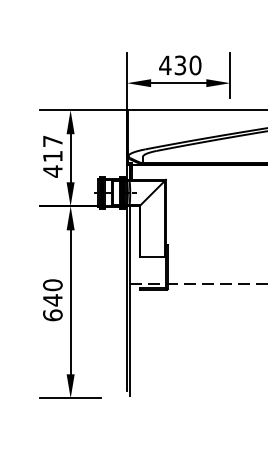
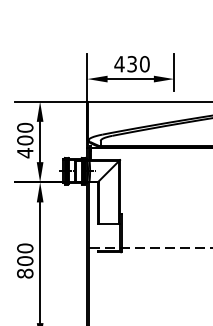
text: (52, 148) -> (24, 133), 417 -> 400
text: (52, 307) -> (24, 267), 640 -> 800

